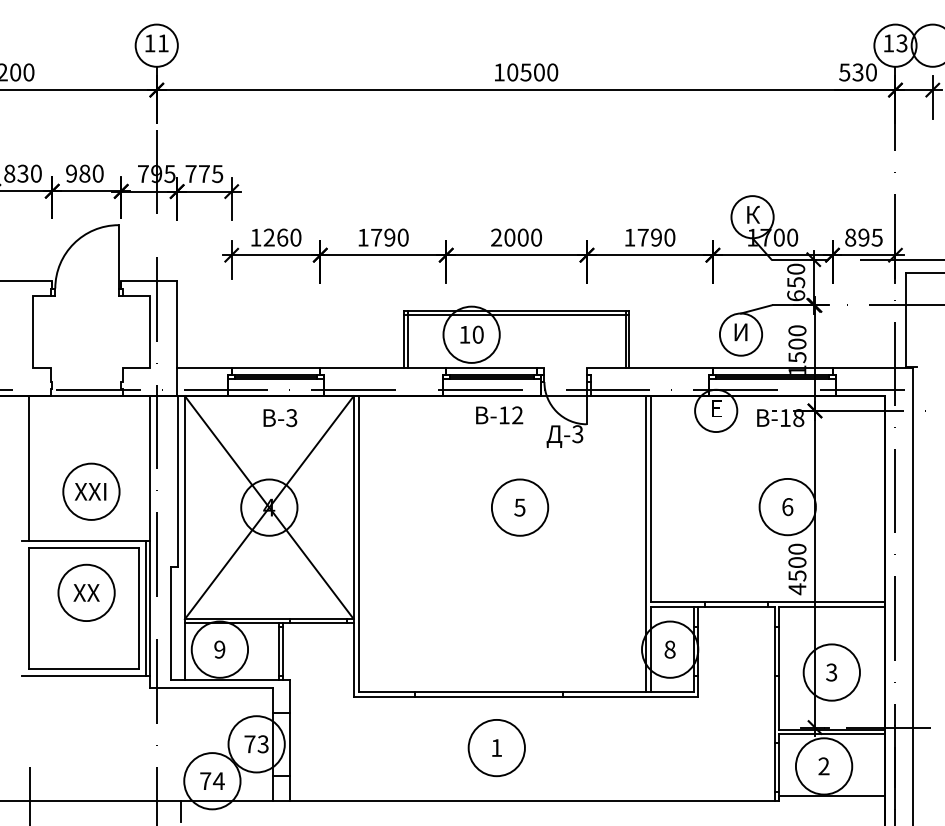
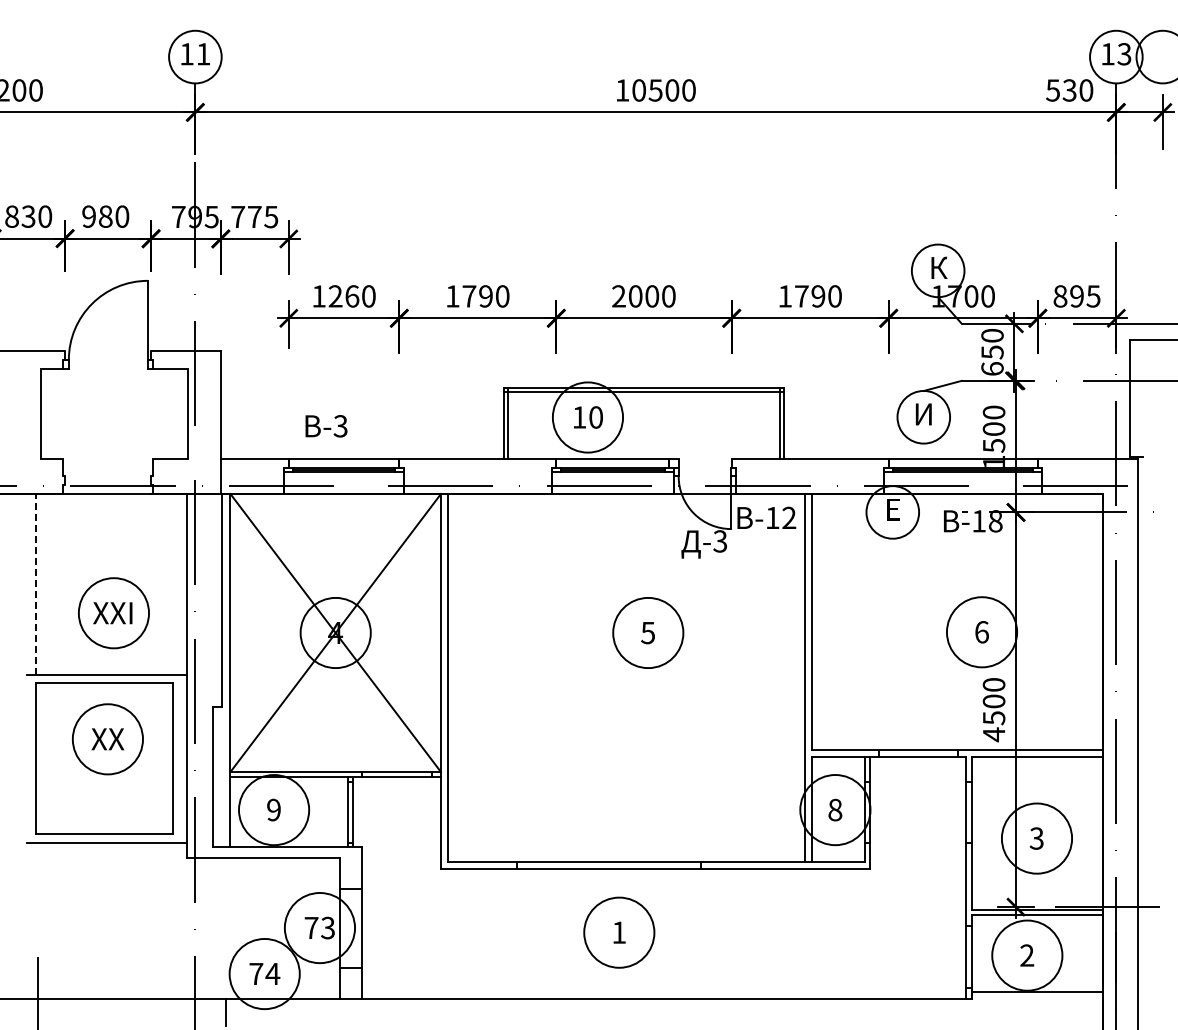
text: (499, 415) -> (766, 517), moved
text: (280, 418) -> (326, 426), moved
line: (28, 467) -> (35, 583), solid -> dashed
line: (146, 608) -> (182, 758), removed

